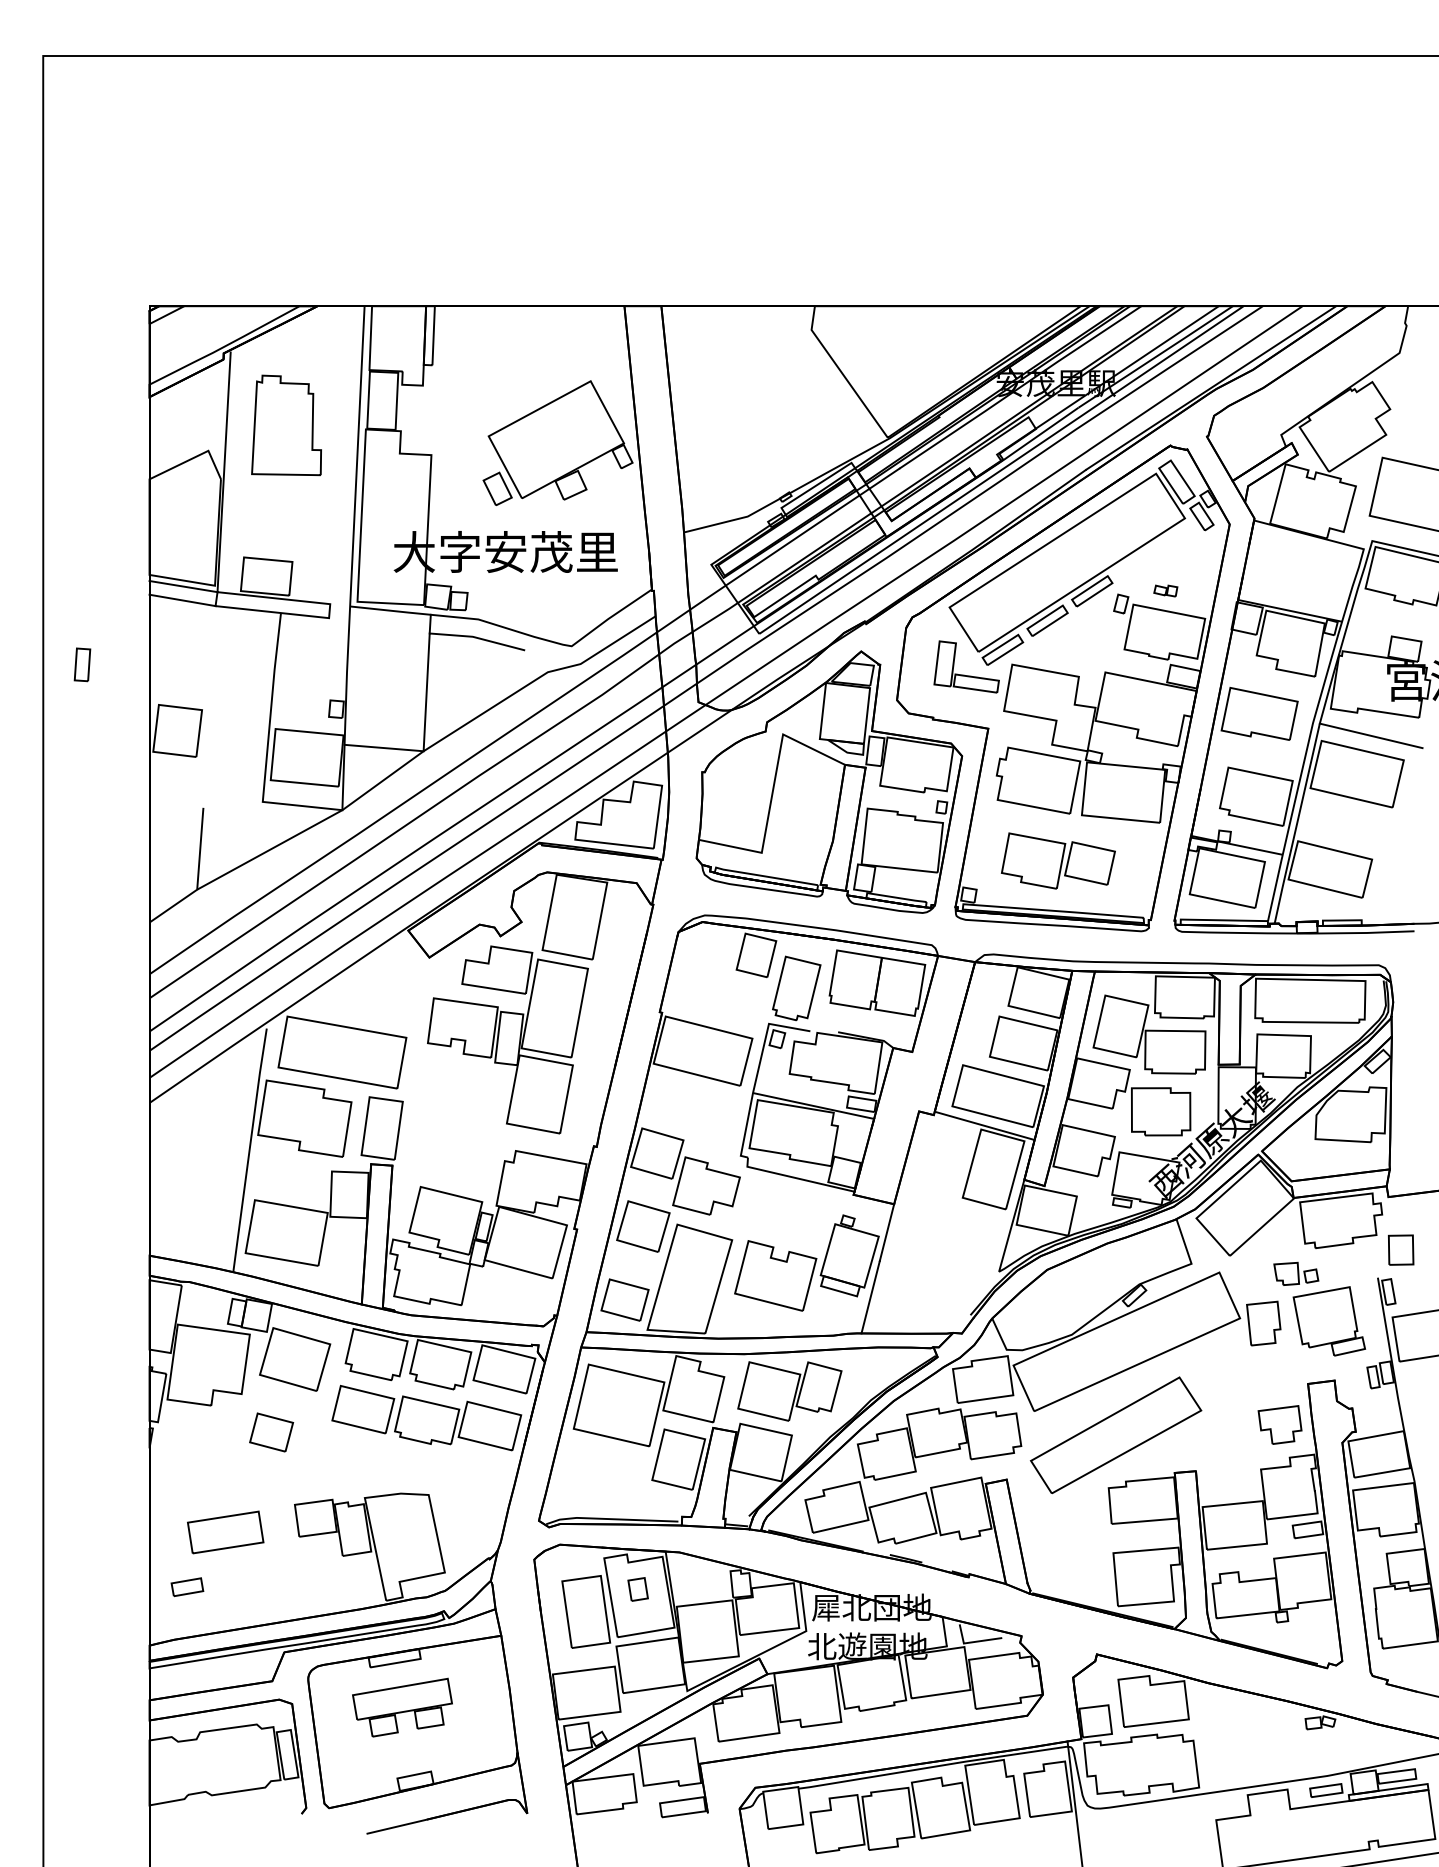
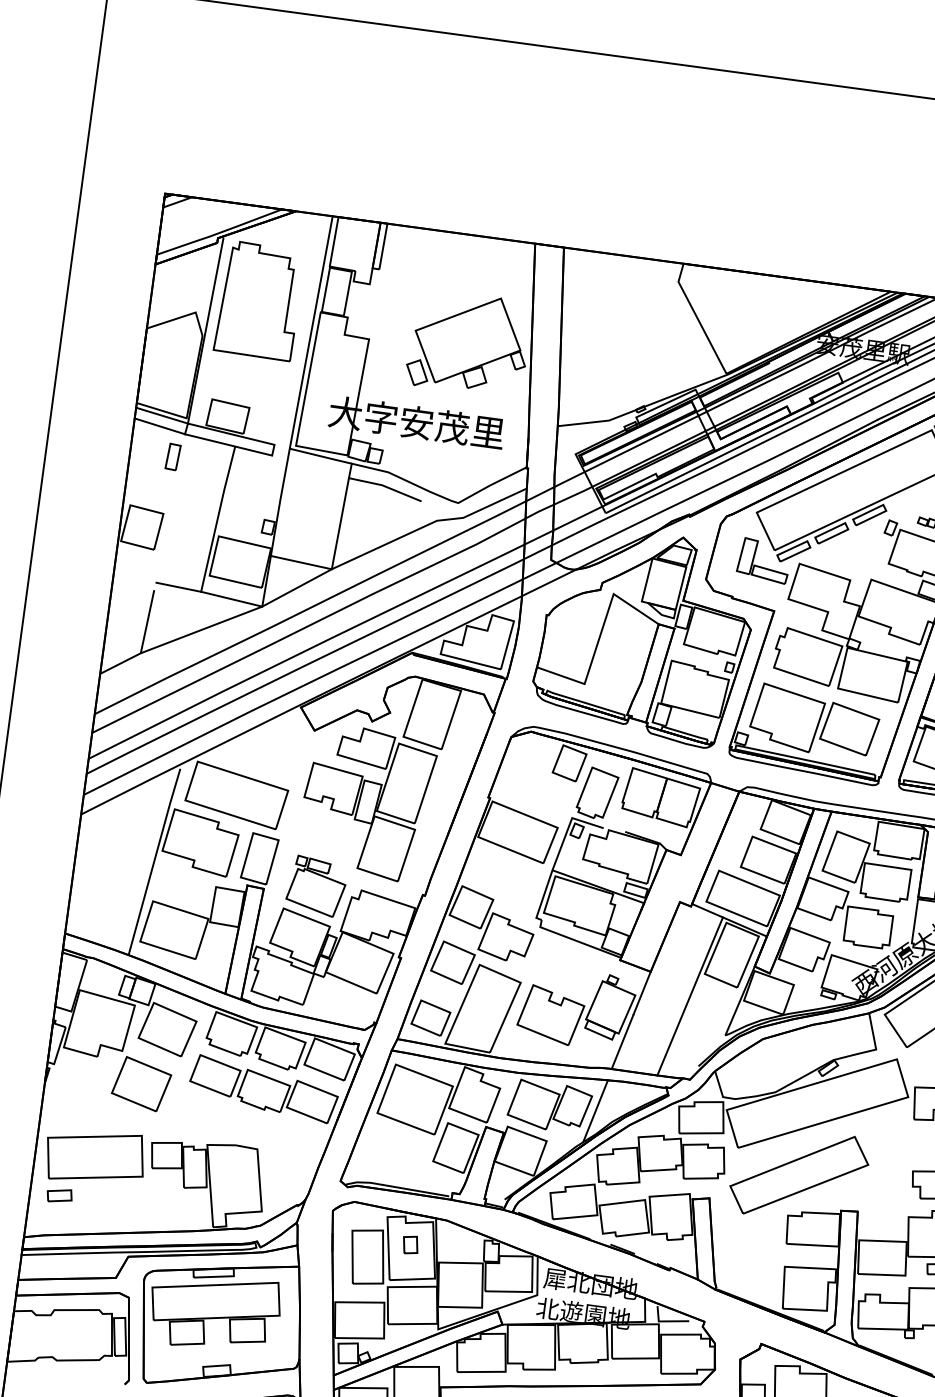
part: (286, 425) -> (259, 300), size x1.43
part: (82, 664) -> (173, 456), moved
line: (233, 799) -> (178, 586), added
part: (1058, 860) -> (815, 721), size x1.43
part: (458, 1153) -> (316, 886), added
line: (947, 1228) -> (689, 996), added
line: (848, 1389) -> (595, 1111), added
part: (271, 1432) -> (141, 1084), size x1.67
part: (225, 1532) -> (95, 1157), size x1.67
part: (402, 1707) -> (214, 1312), size x1.67

